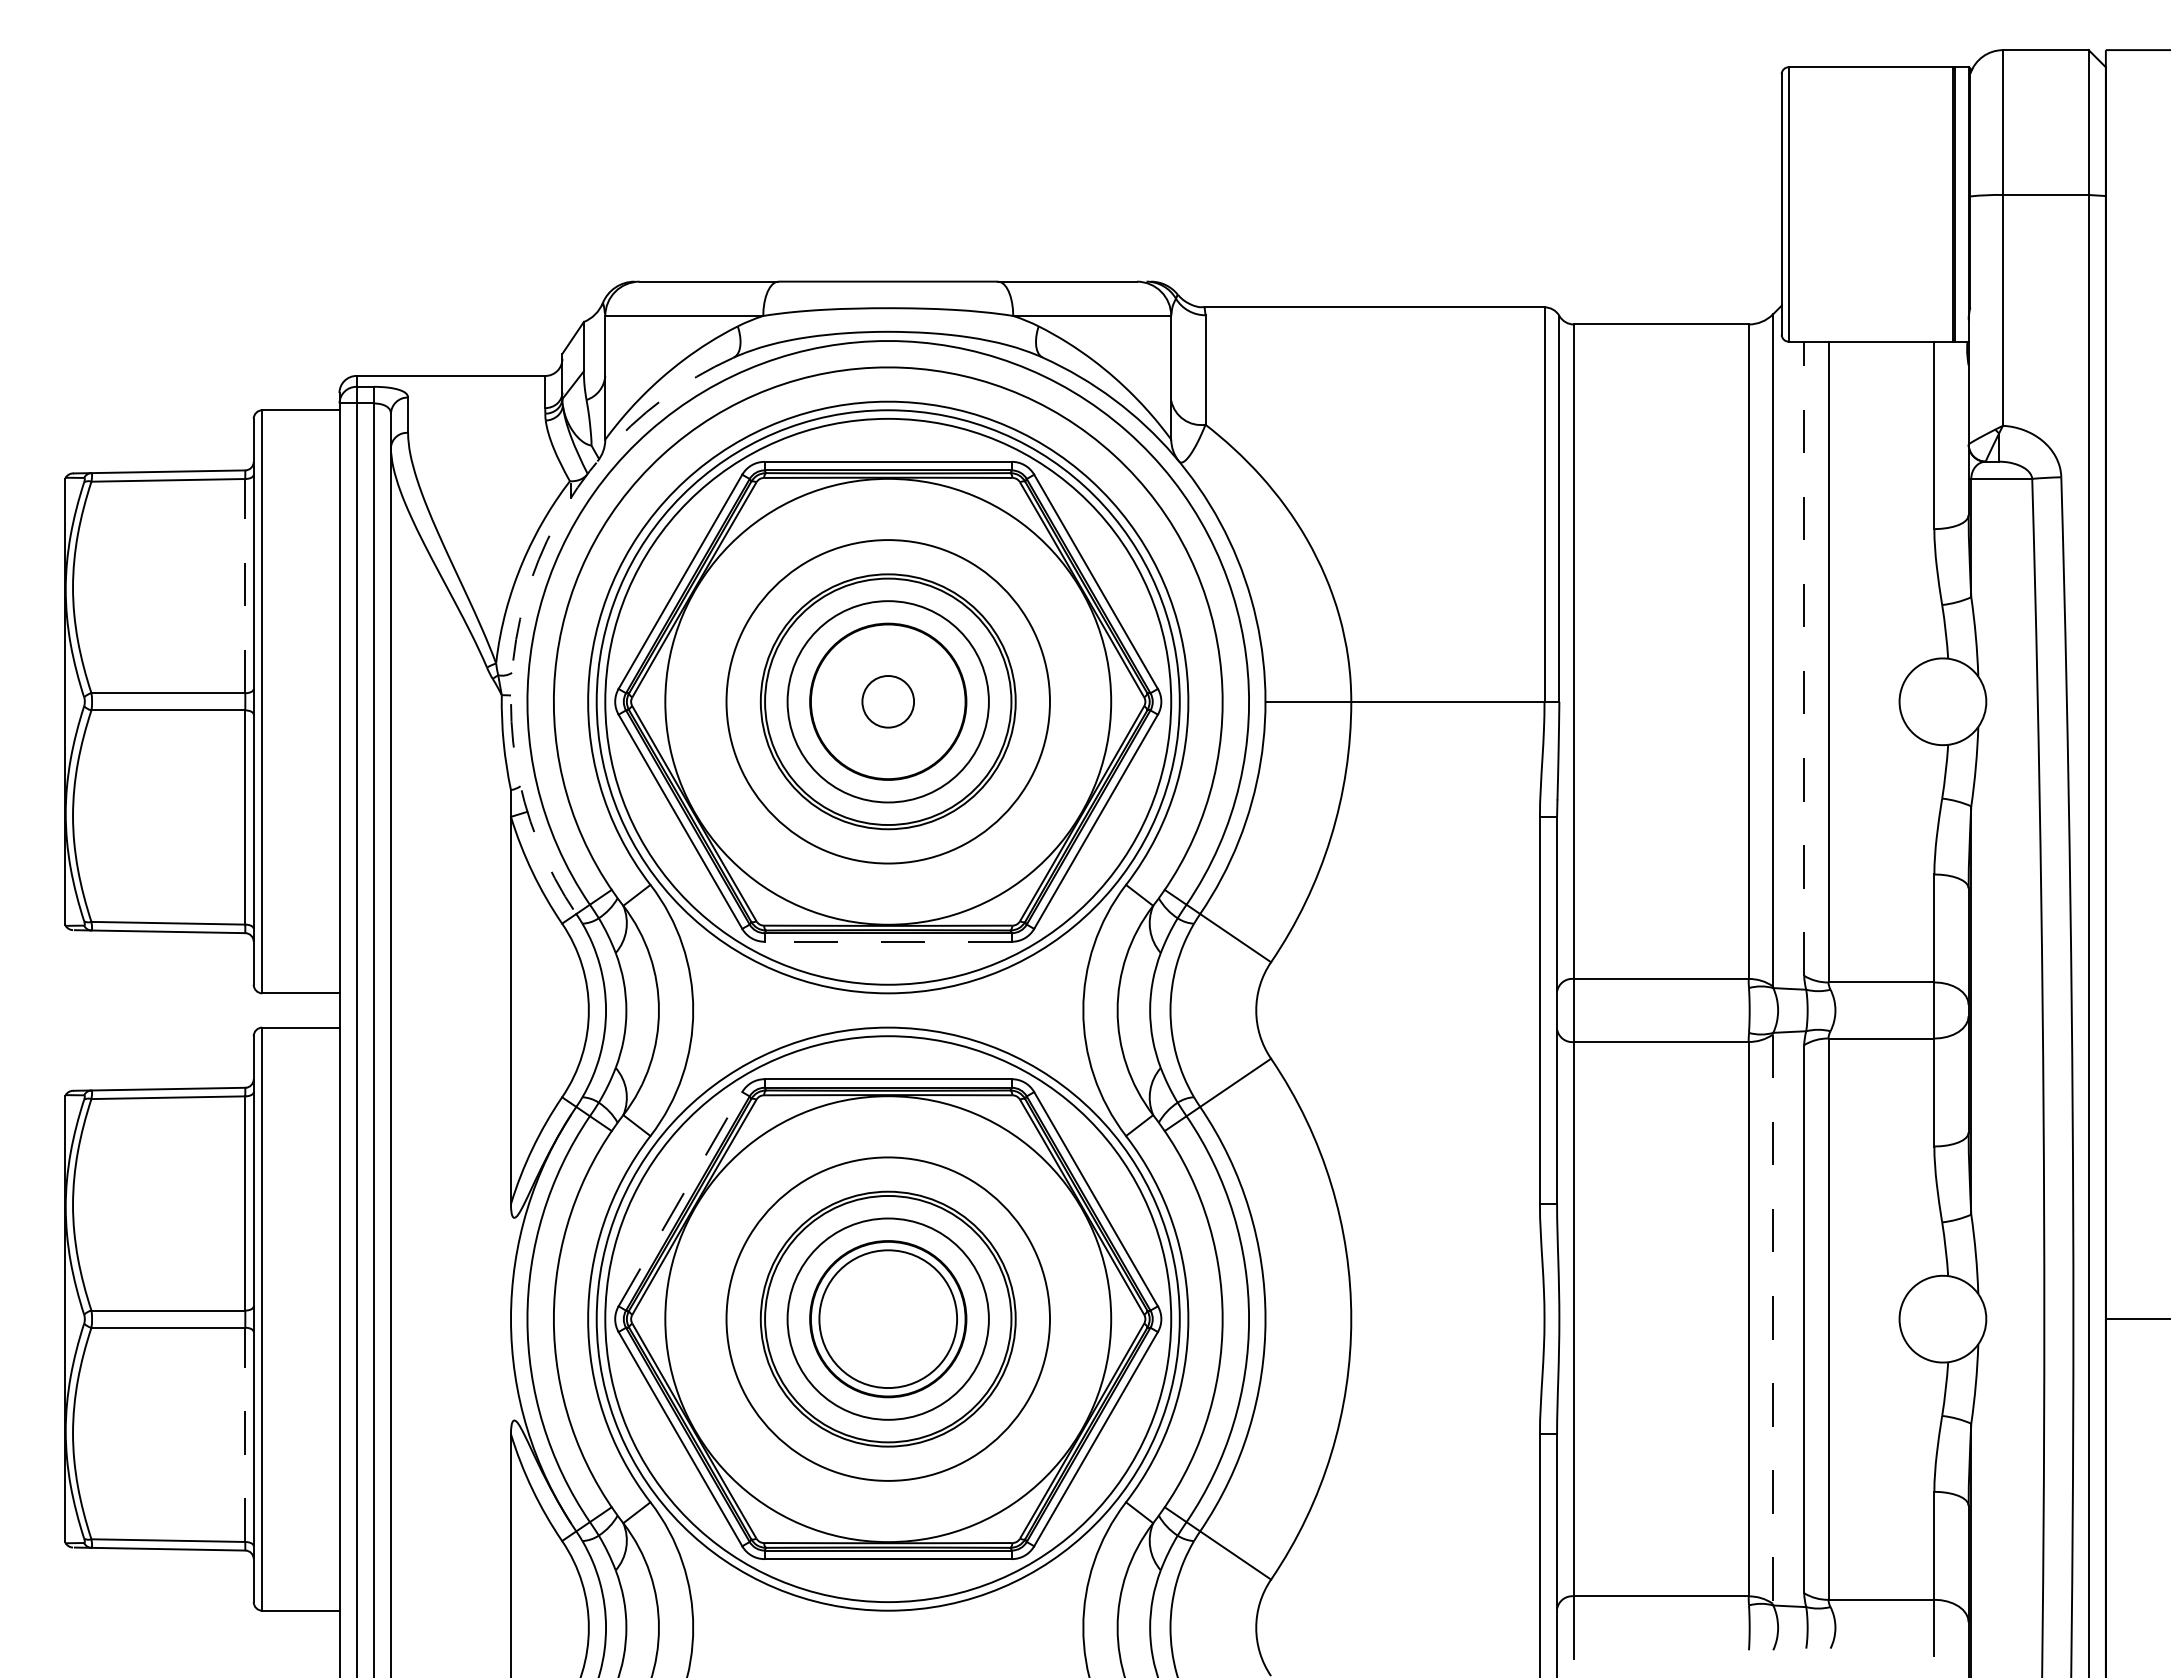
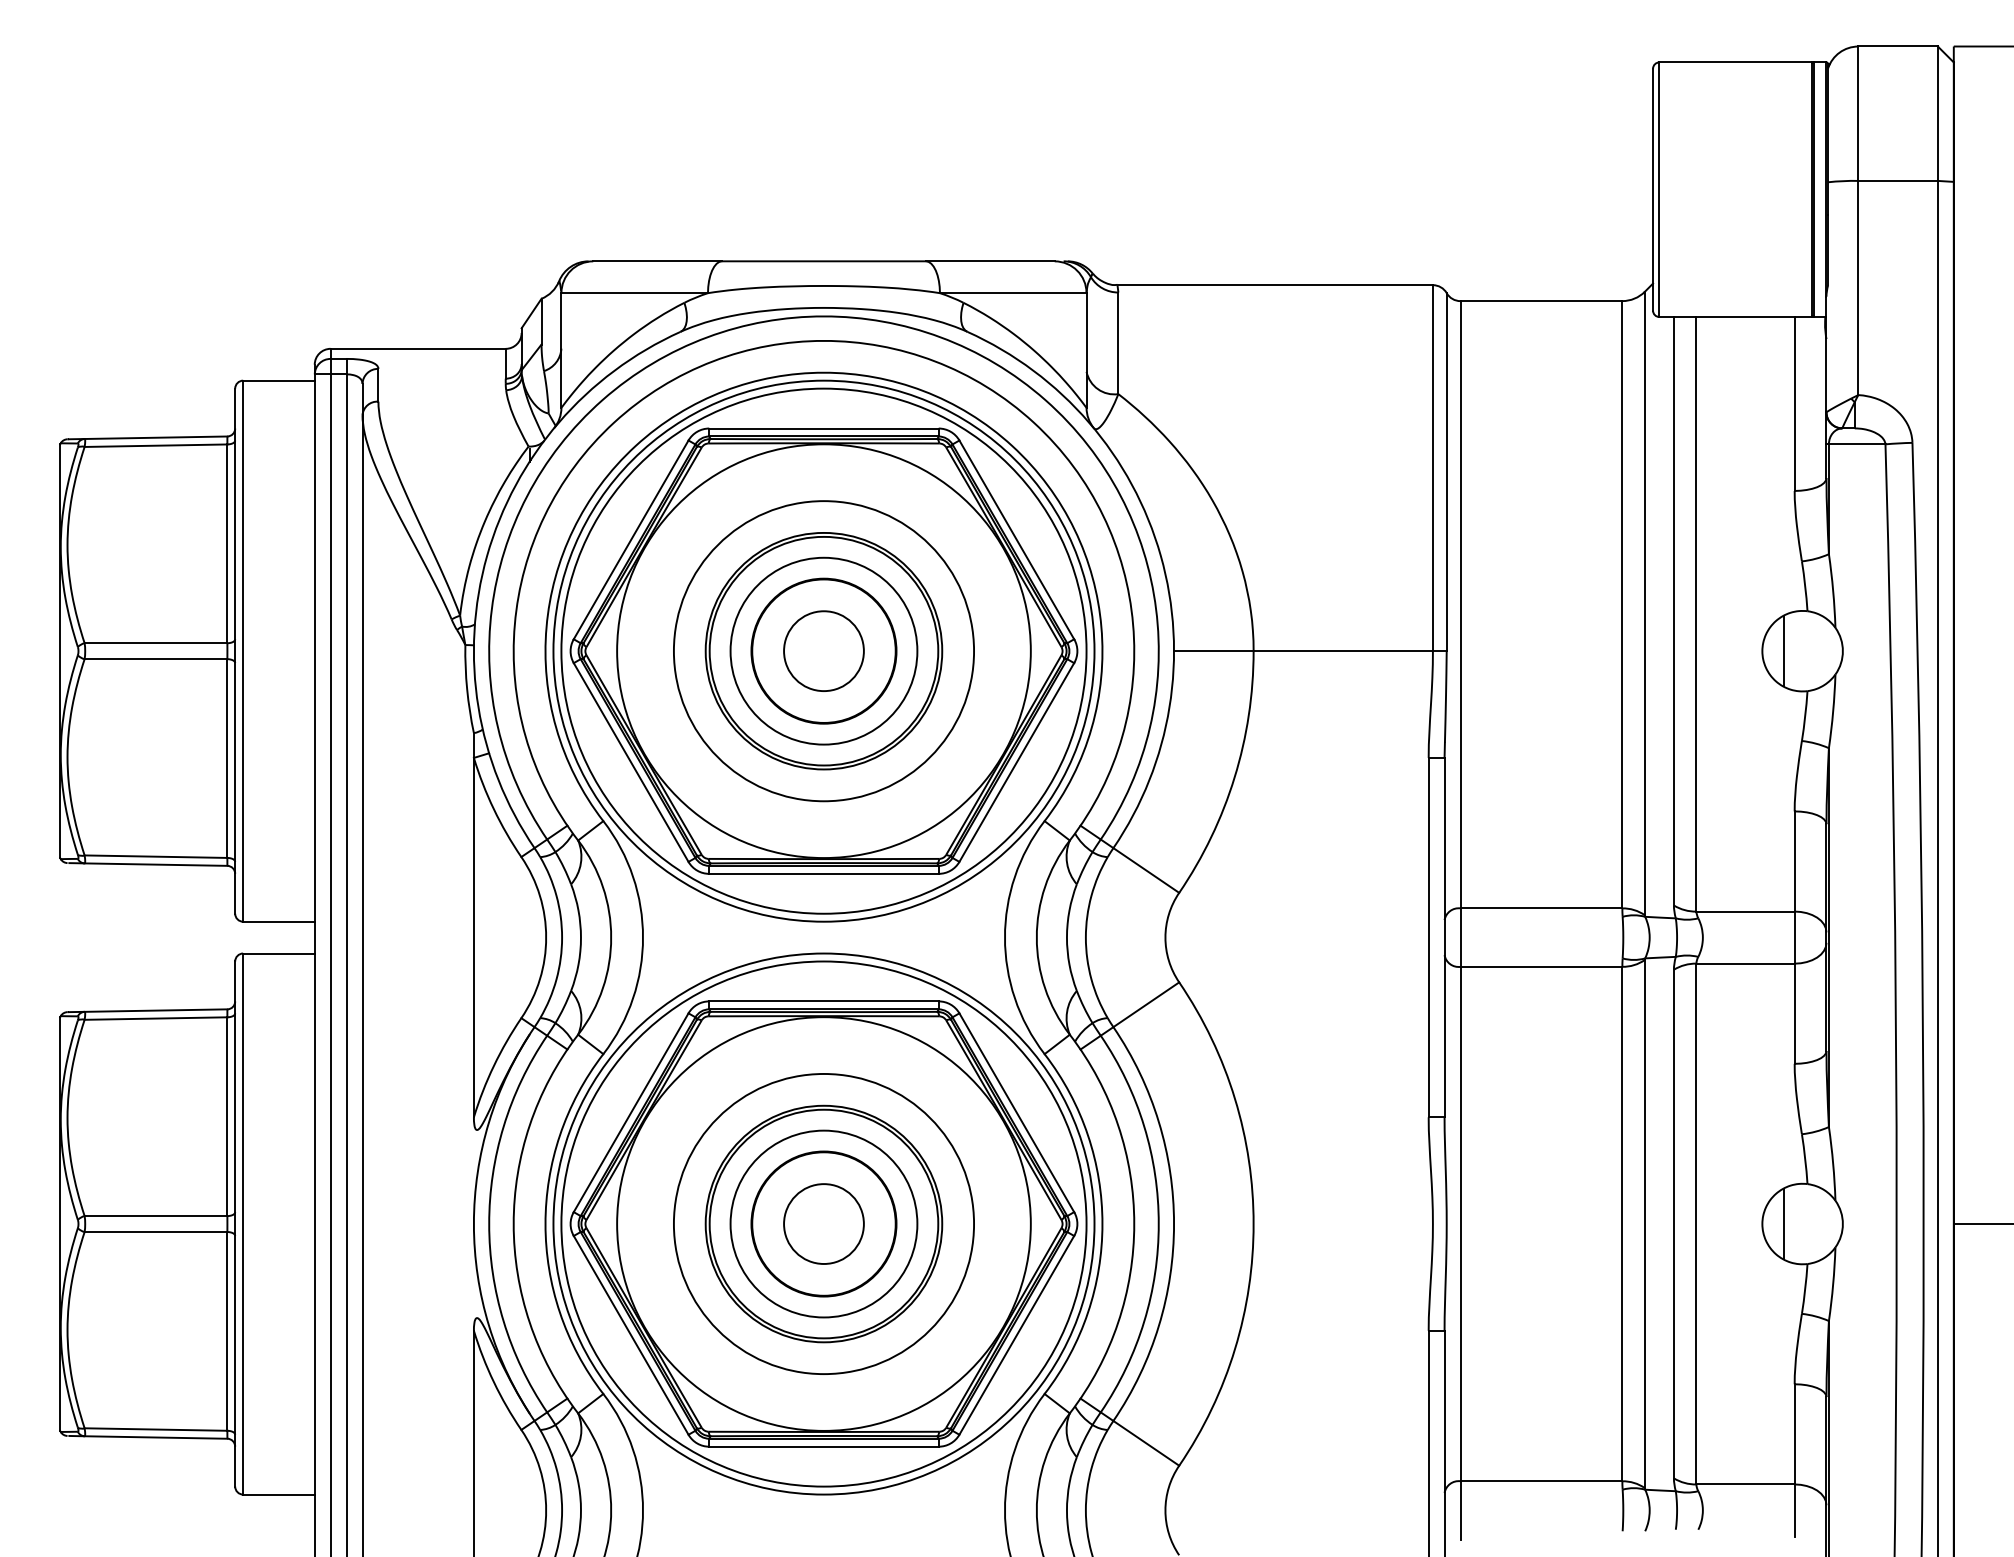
line: (245, 585) -> (227, 543), dashed -> solid
arc: (525, 599) -> (487, 556), dashed -> solid
line: (1804, 658) -> (1674, 611), dashed -> solid
circle: (888, 701) -> (824, 650), size x1.67
line: (1922, 701) -> (1783, 650), added
line: (888, 941) -> (824, 873), dashed -> solid
line: (680, 1199) -> (631, 1113), dashed -> solid
circle: (888, 1319) -> (824, 1224), size x0.62
line: (1772, 1319) -> (1644, 1224), dashed -> solid
line: (1922, 1319) -> (1783, 1224), added
line: (245, 1434) -> (227, 1331), dashed -> solid

